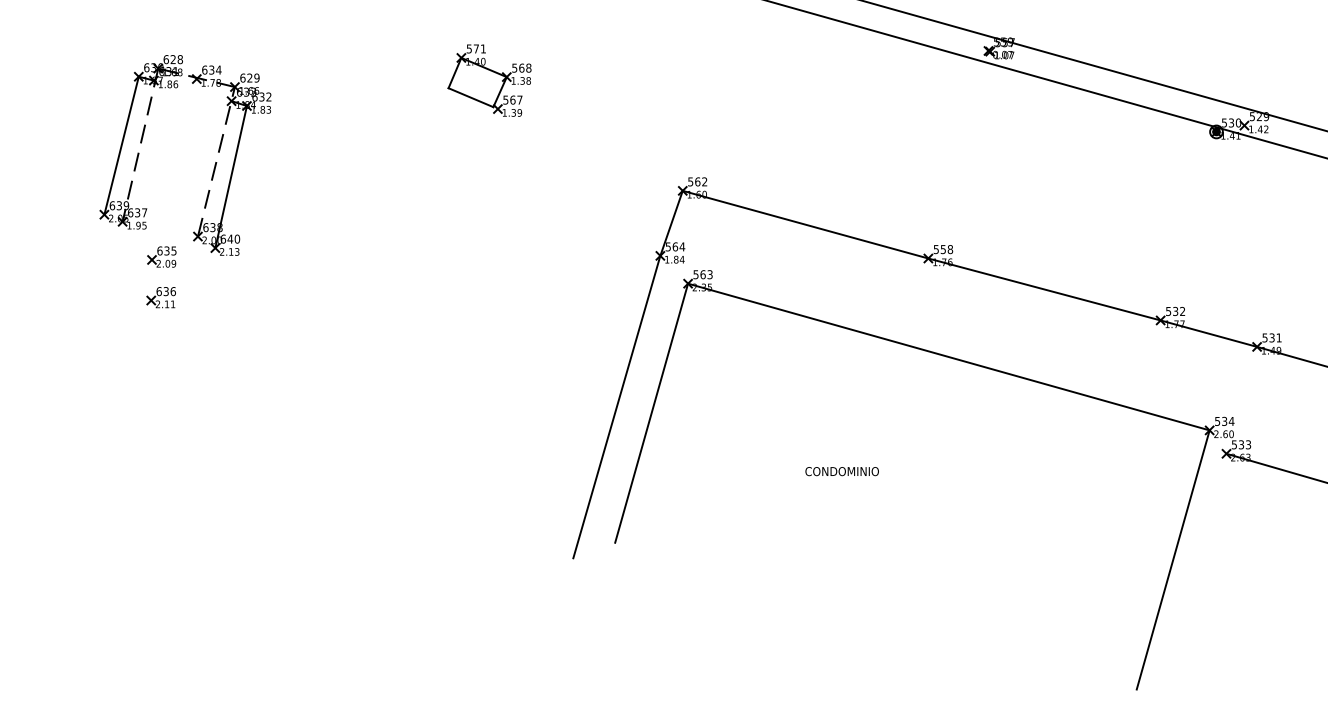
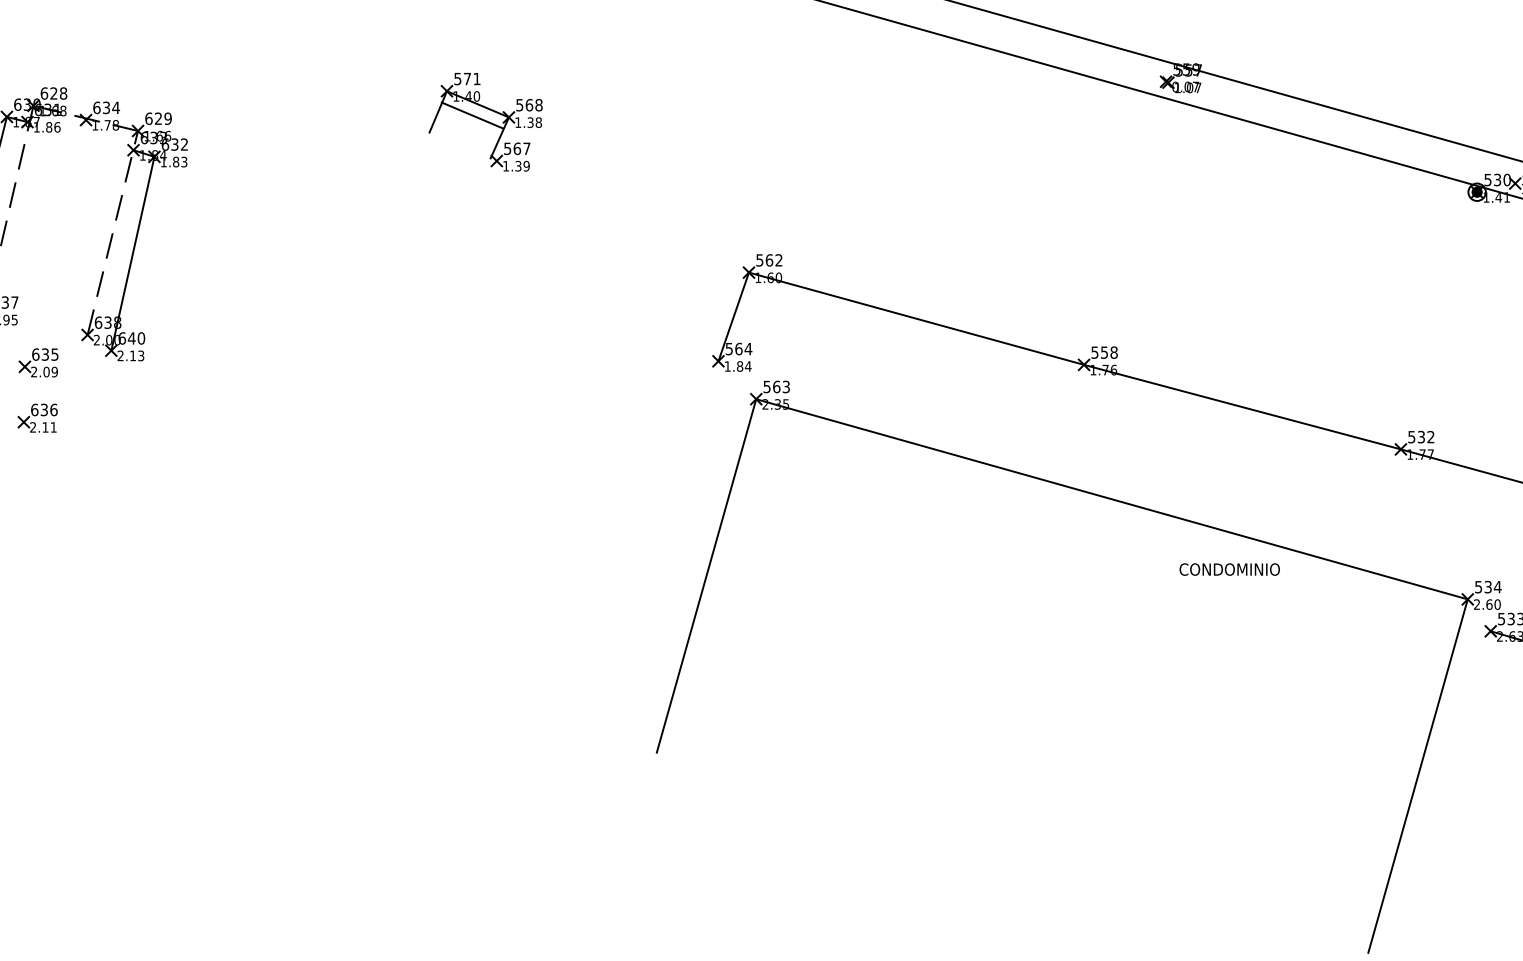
line: (470, 97) -> (471, 115), moved
line: (616, 406) -> (658, 566), removed
text: (841, 471) -> (1228, 569), moved

